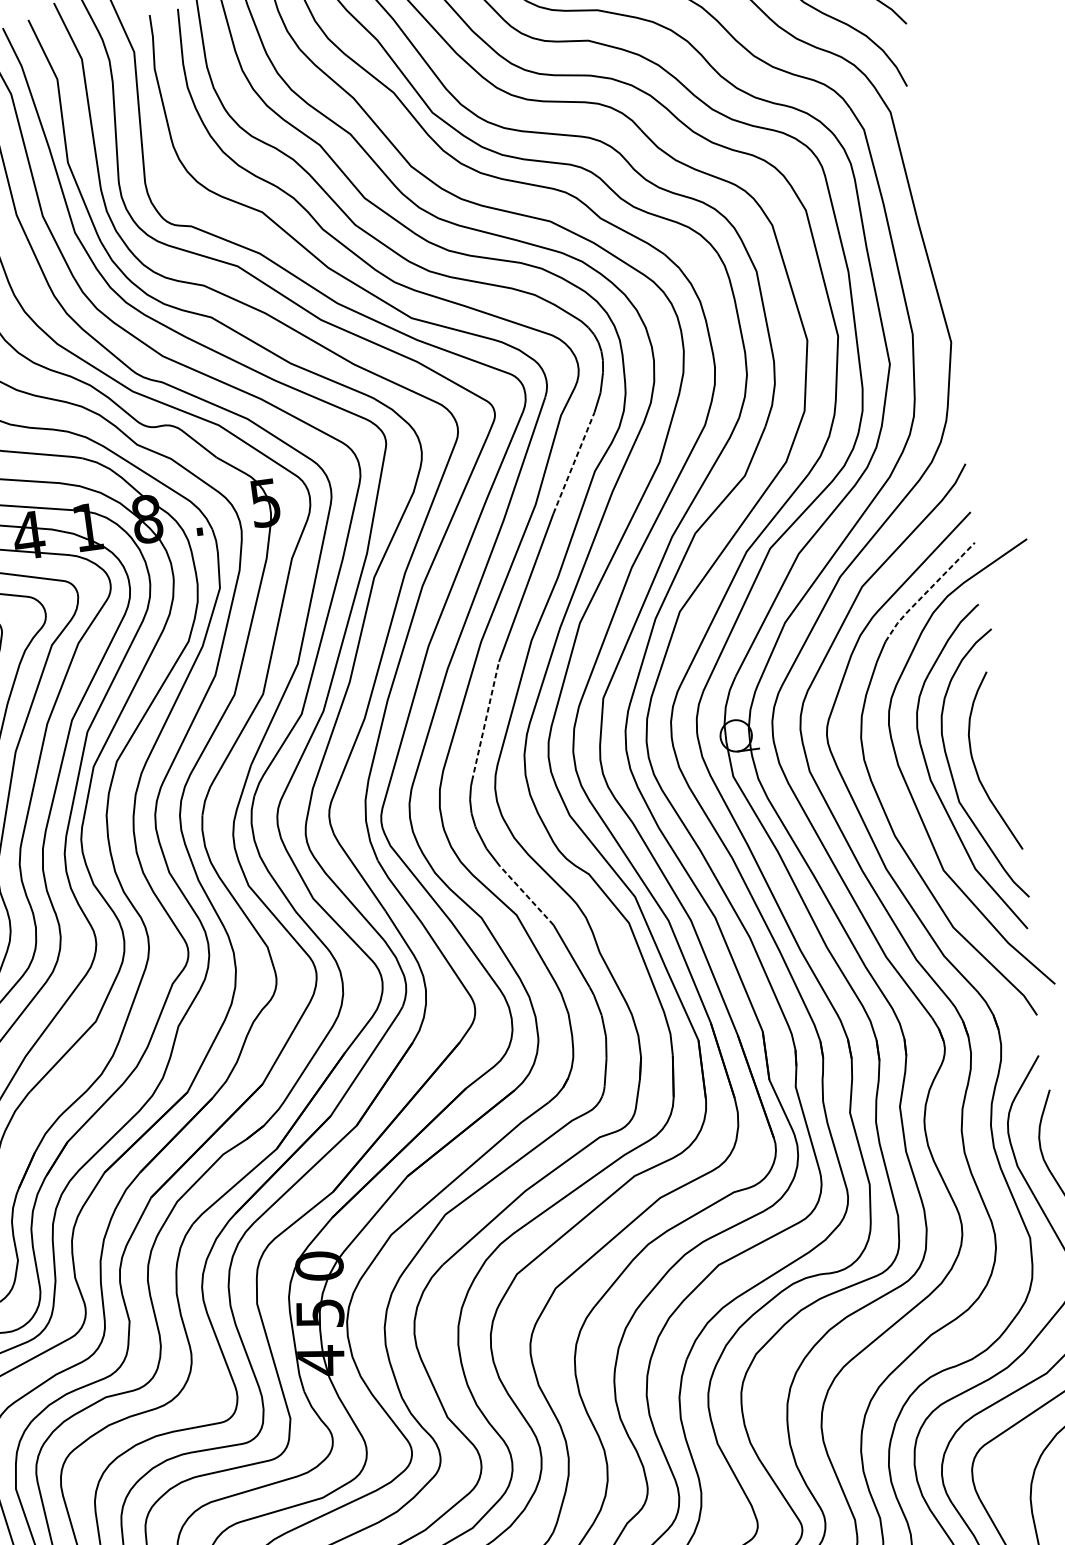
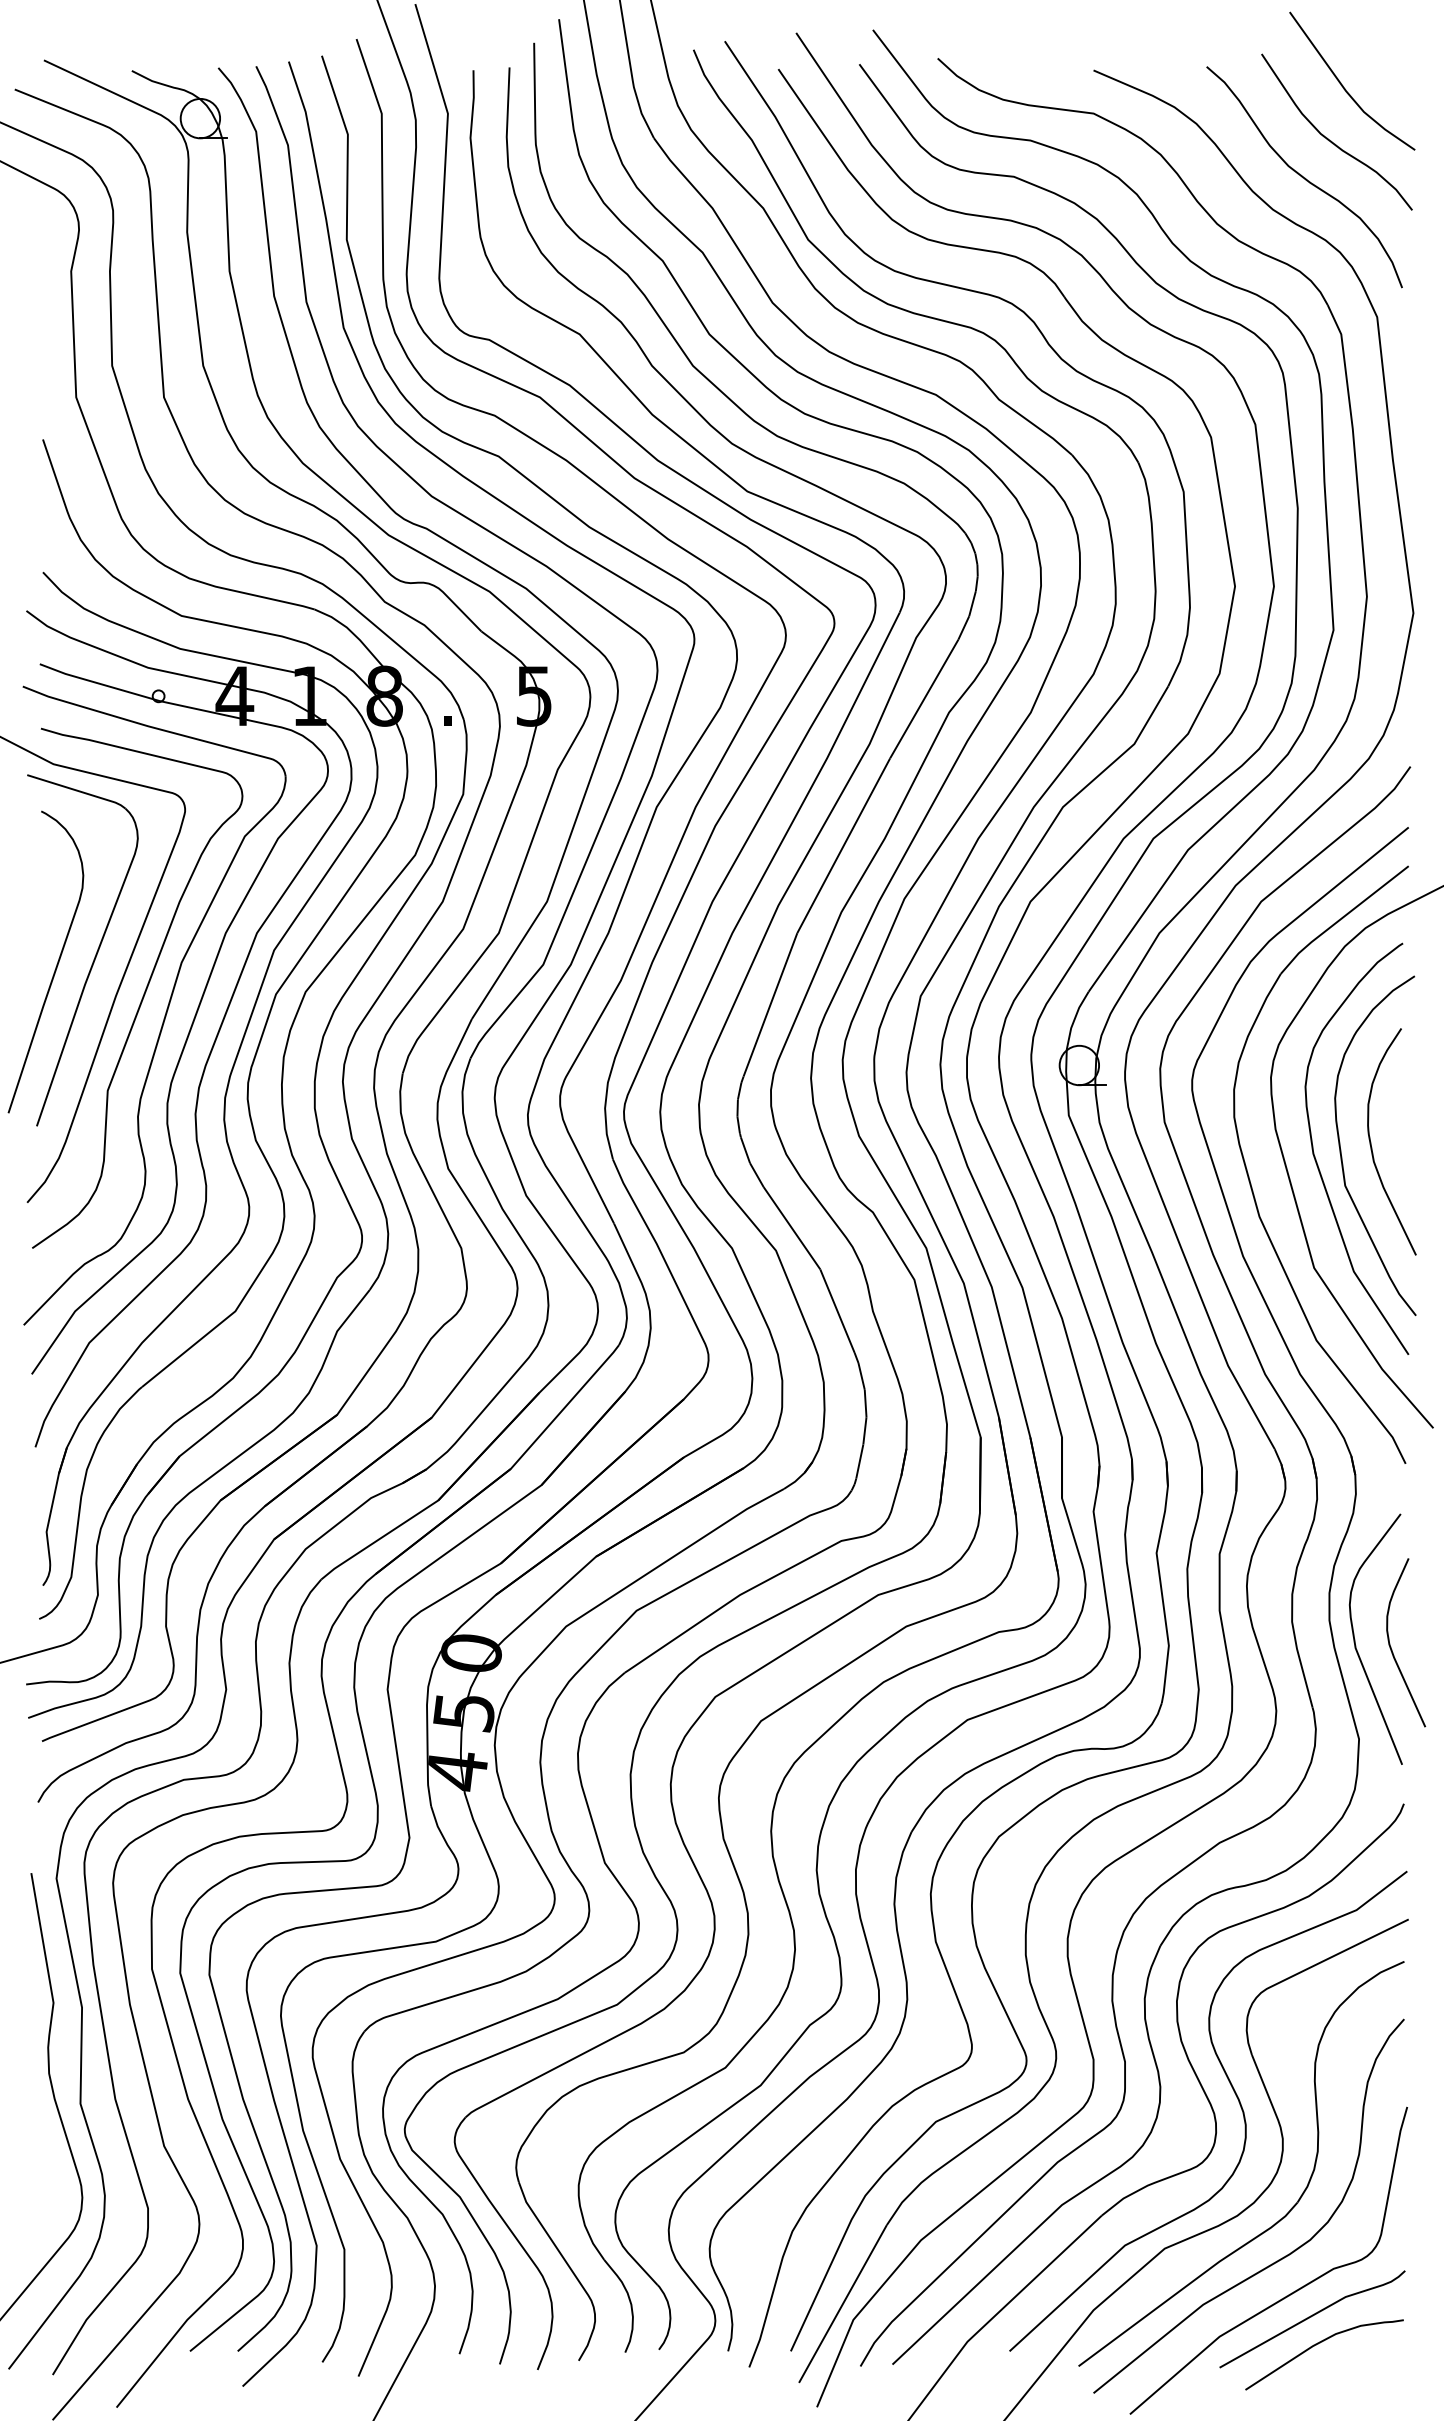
line: (574, 462) -> (924, 698), dashed -> solid
line: (928, 591) -> (1342, 918), dashed -> solid
line: (485, 721) -> (770, 1004), dashed -> solid
line: (526, 895) -> (791, 1227), dashed -> solid

